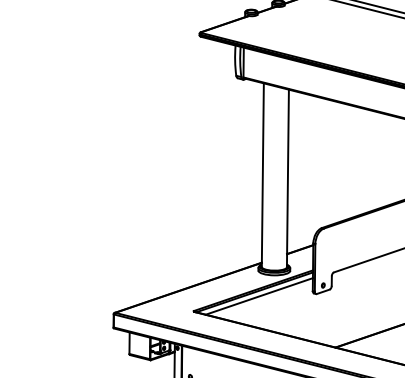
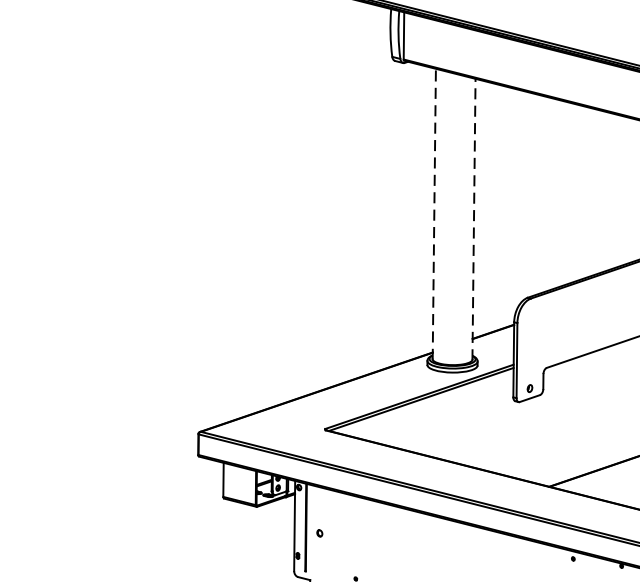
line: (262, 174) -> (433, 213), solid -> dashed
line: (287, 178) -> (473, 219), solid -> dashed
line: (258, 296) -> (427, 405), removed

